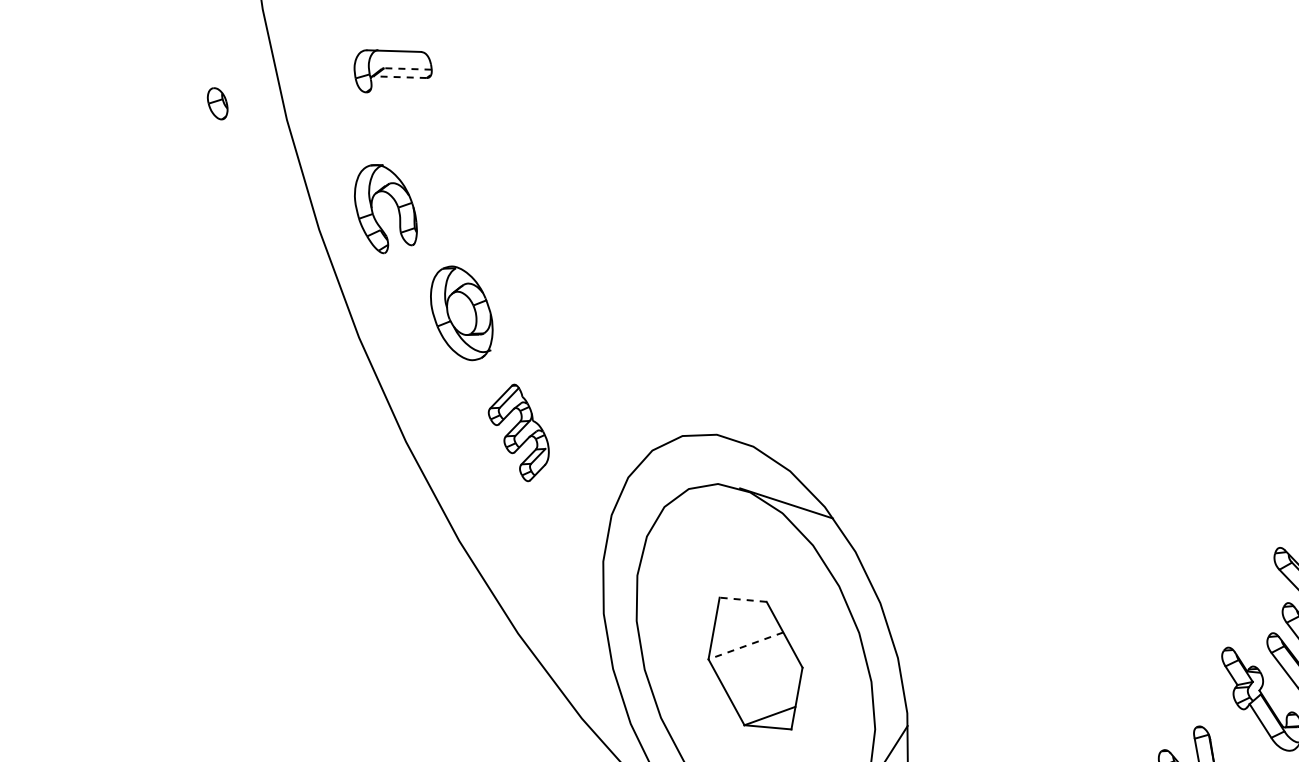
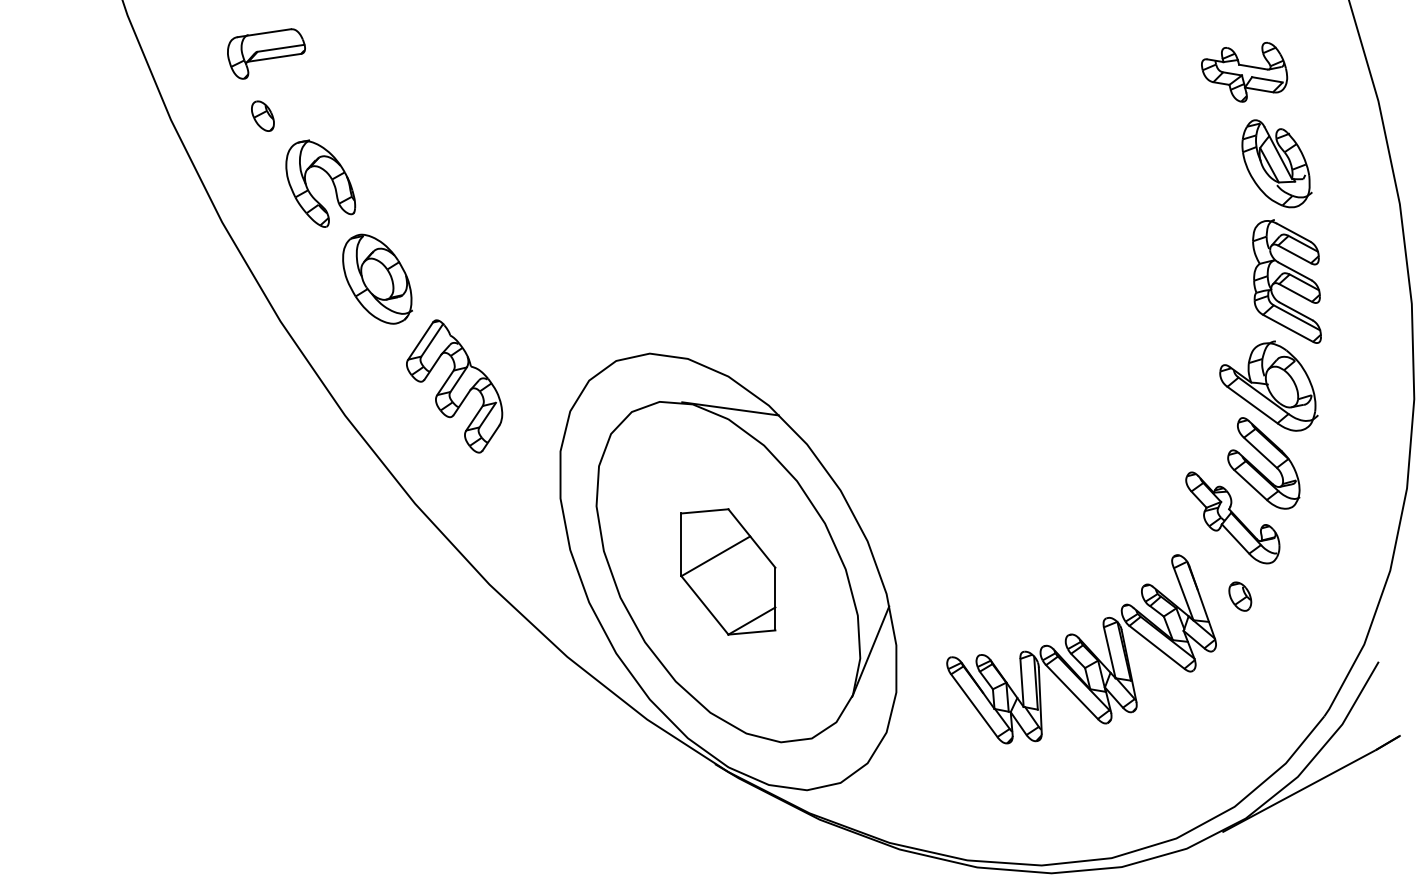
line: (408, 69) -> (281, 48), dashed -> solid
line: (399, 76) -> (274, 57), dashed -> solid
part: (217, 102) -> (262, 115), moved
part: (396, 205) -> (329, 177), moved
part: (518, 432) -> (454, 386), size x1.43
line: (742, 599) -> (704, 511), dashed -> solid
line: (745, 646) -> (715, 556), dashed -> solid

